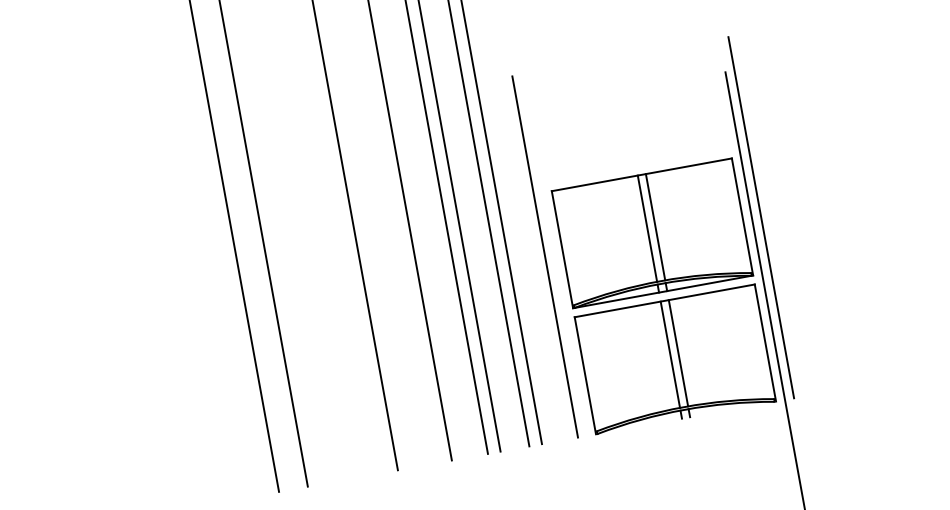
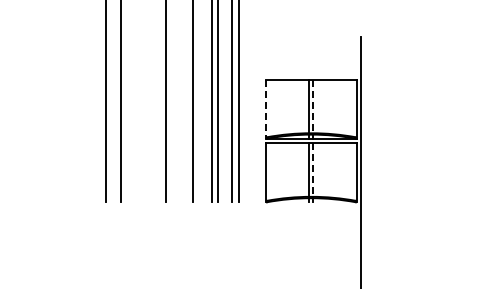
line: (760, 218) -> (365, 111), removed
line: (655, 227) -> (313, 106), solid -> dashed
line: (561, 250) -> (265, 109), solid -> dashed
line: (544, 257) -> (256, 111), removed
line: (678, 354) -> (313, 170), solid -> dashed

